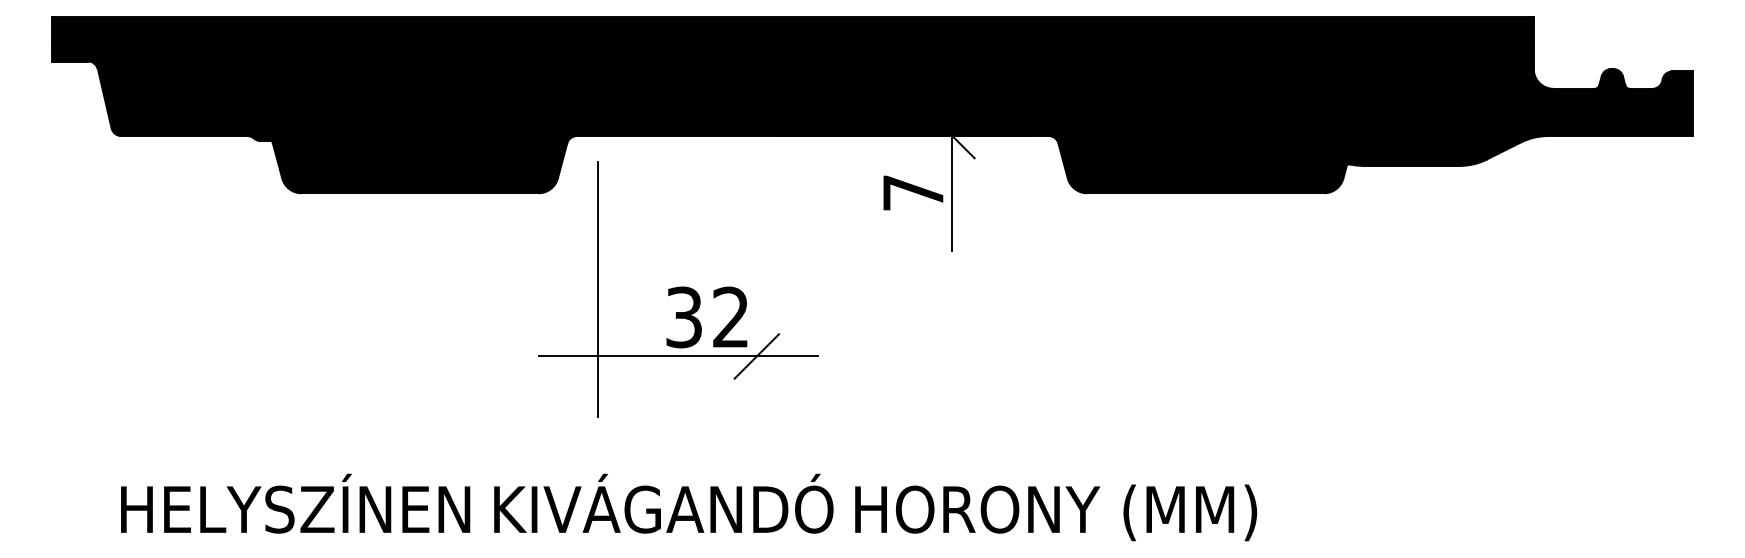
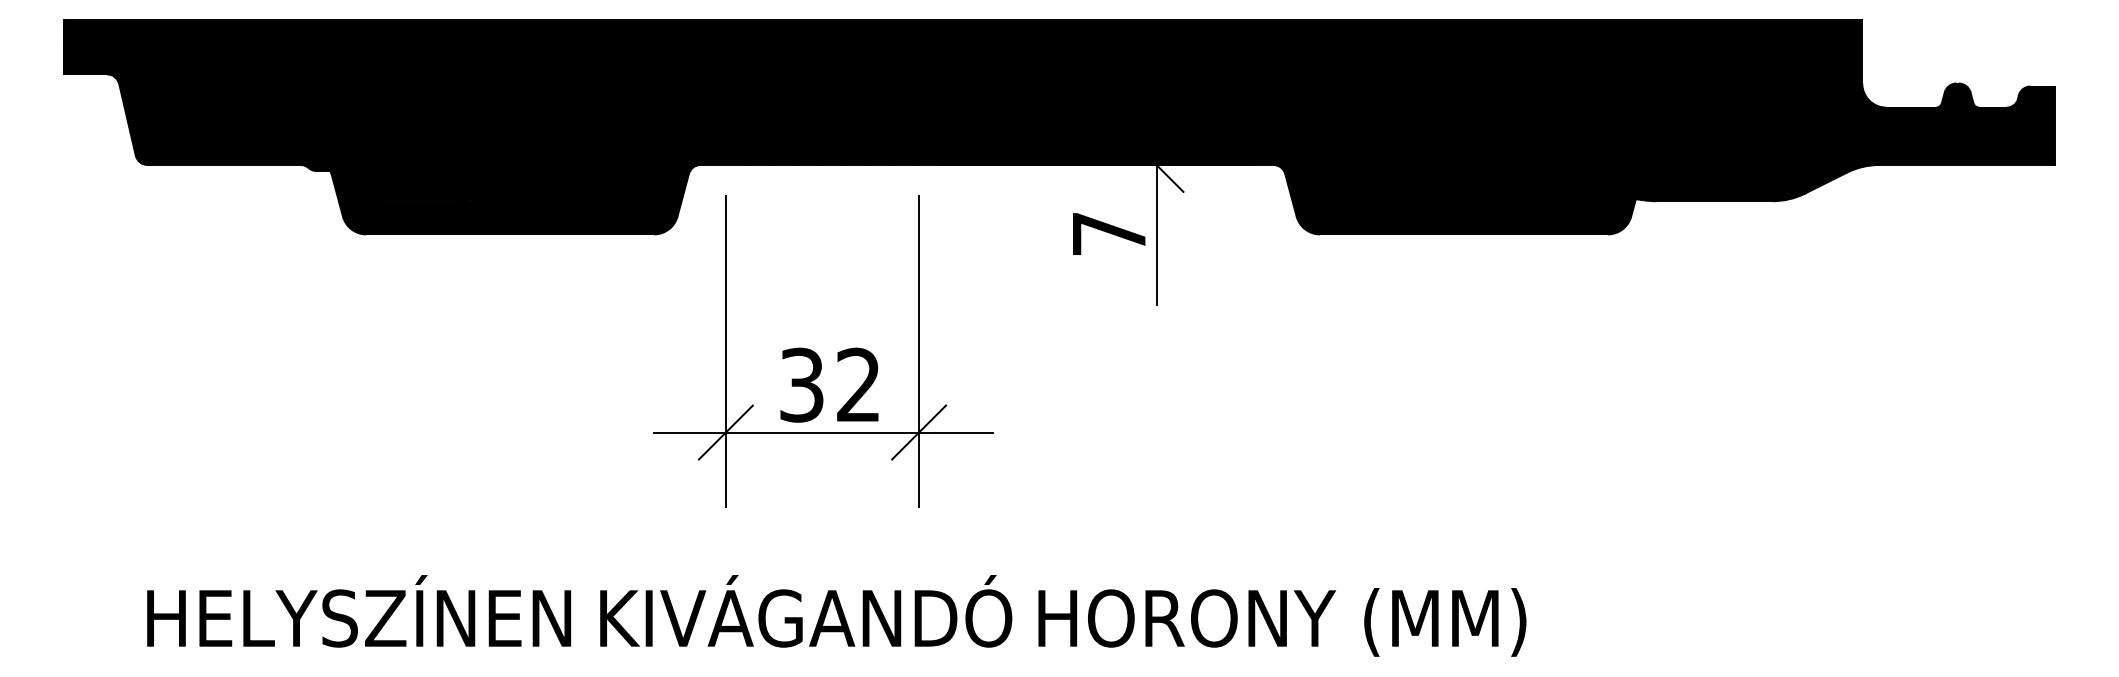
line: (757, 289) -> (919, 351), added
text: (706, 316) -> (829, 384), moved
line: (597, 356) -> (725, 432), added

